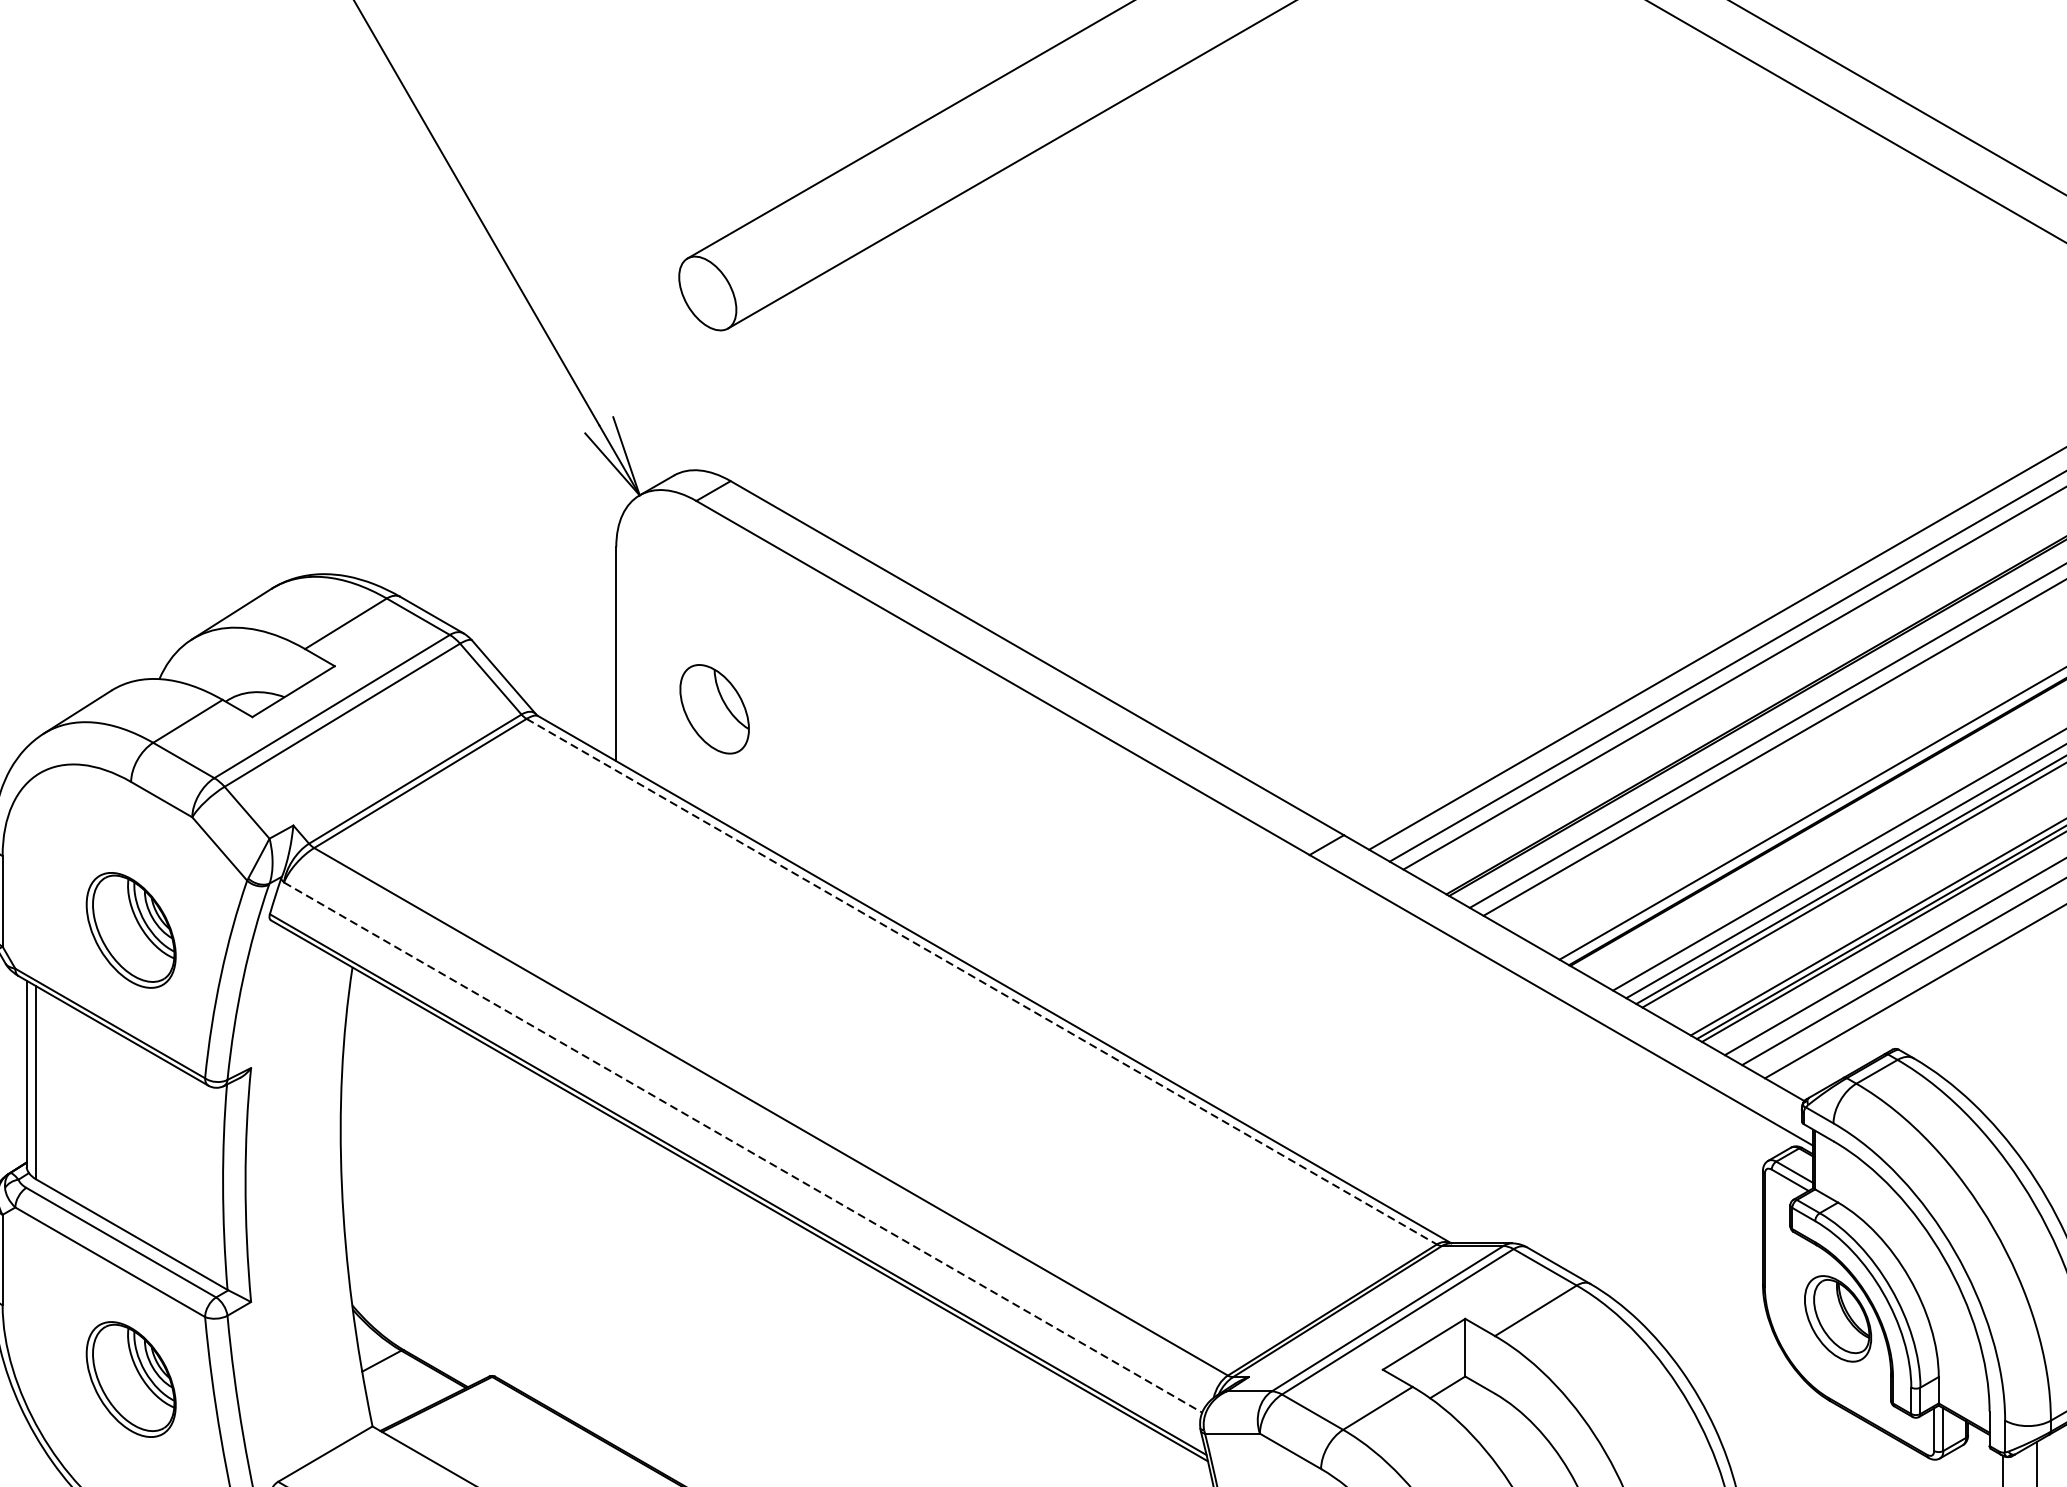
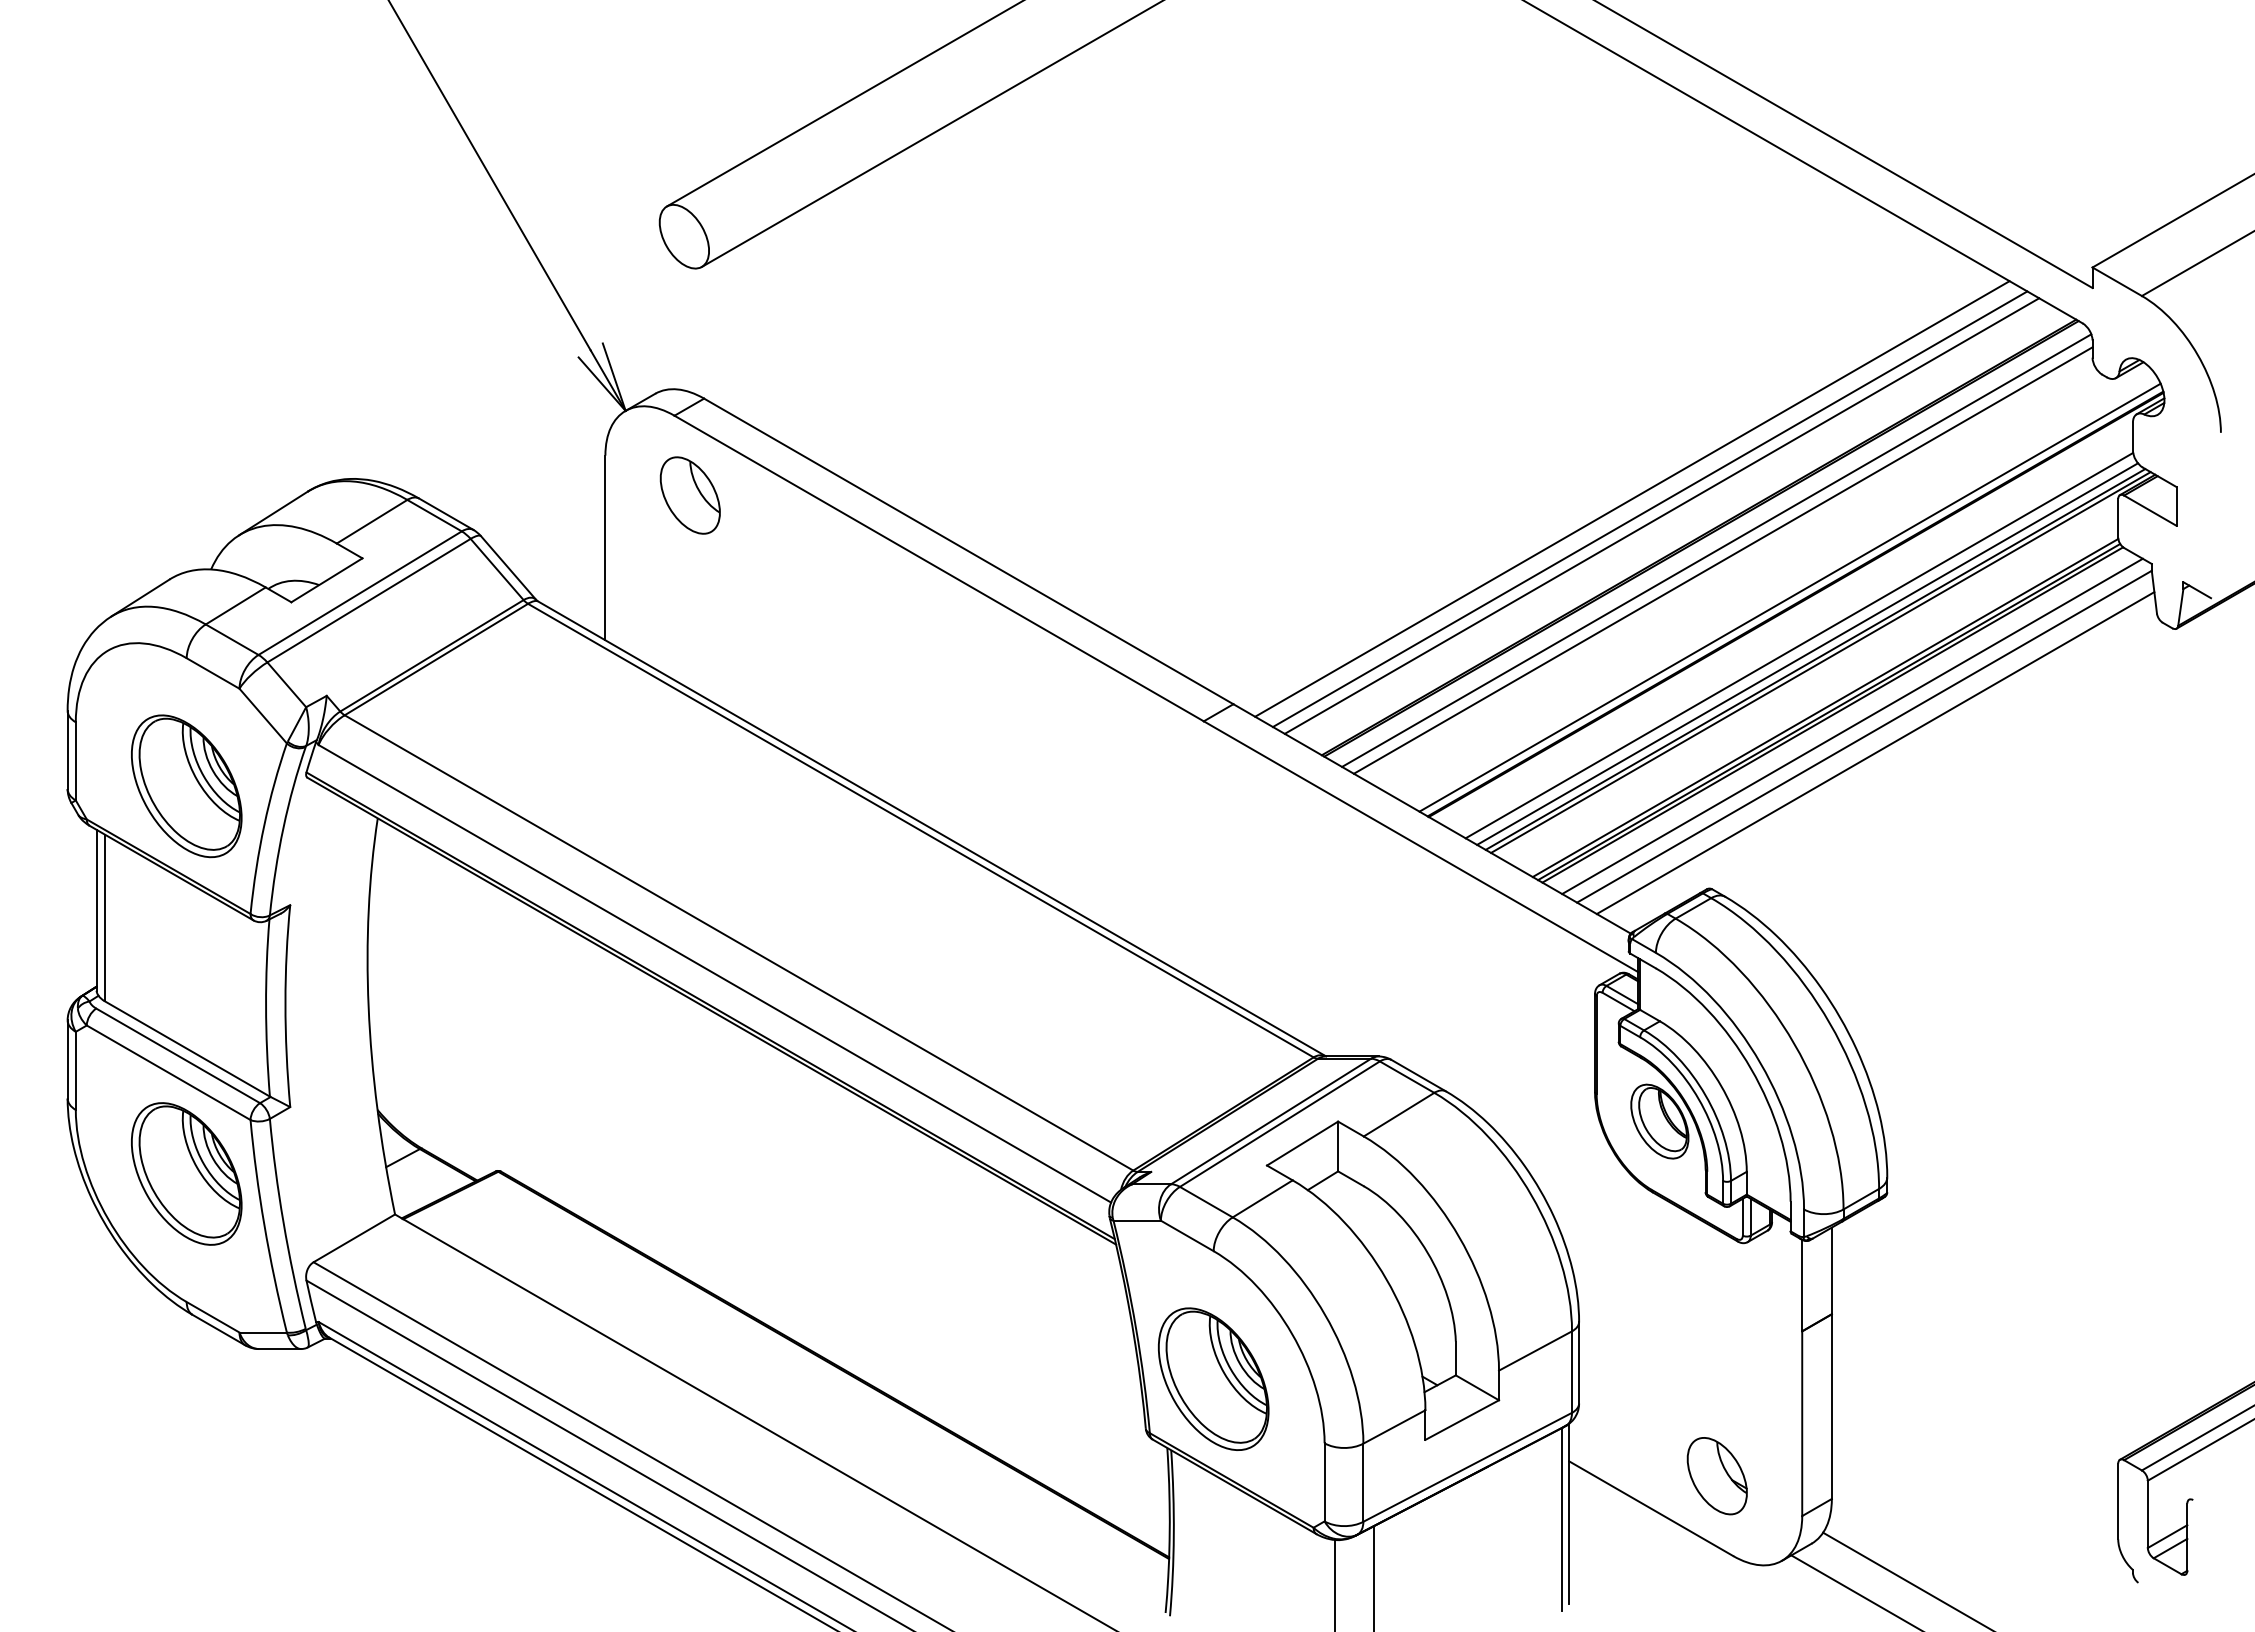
part: (713, 709) -> (689, 495), moved
part: (130, 930) -> (186, 786), size x1.43
line: (981, 981) -> (920, 830), dashed -> solid
line: (742, 1147) -> (714, 973), dashed -> solid
part: (130, 1378) -> (186, 1173), size x1.43

